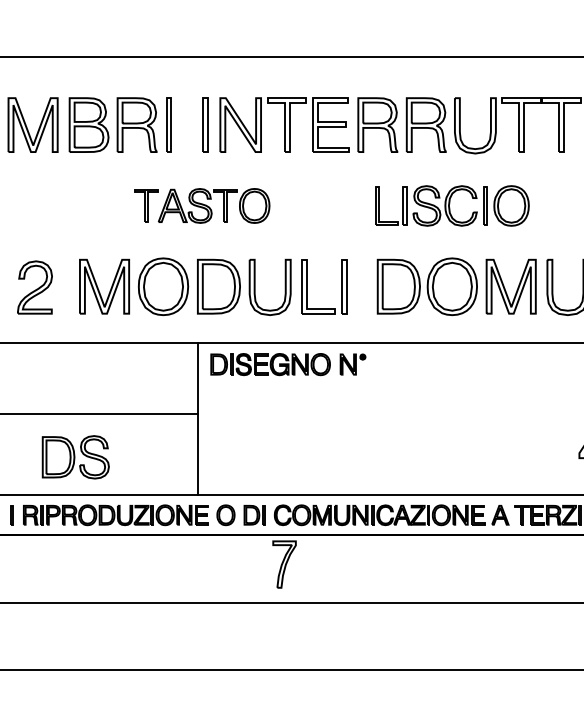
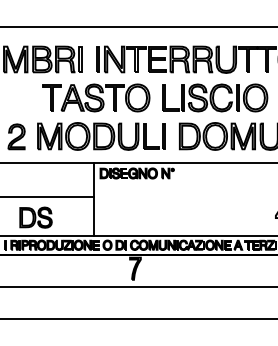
part: (202, 204) -> (96, 97), size x1.67
part: (452, 204) -> (215, 97), size x1.43

